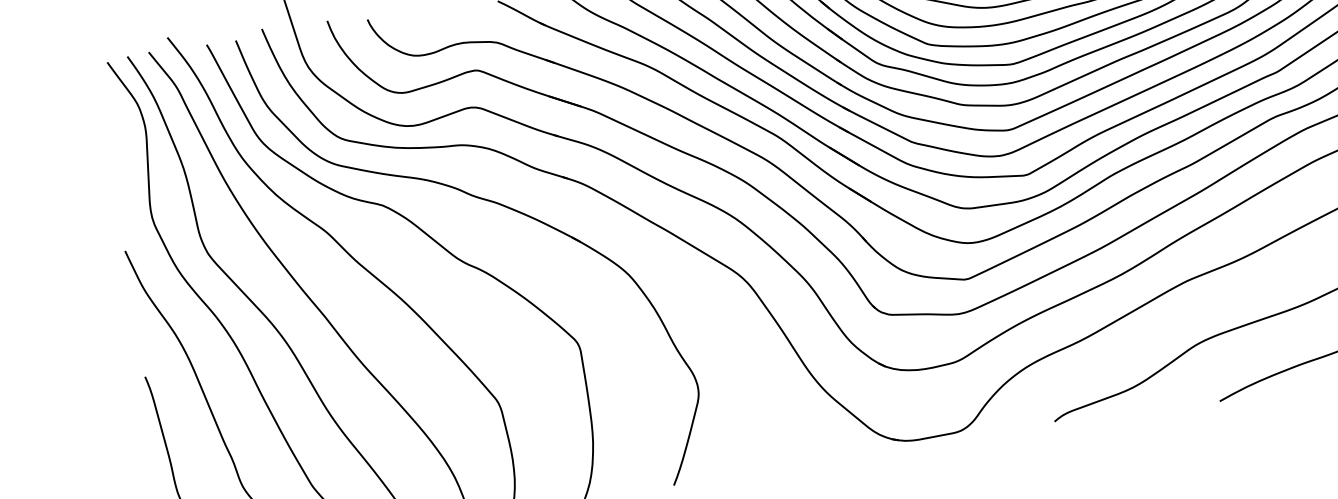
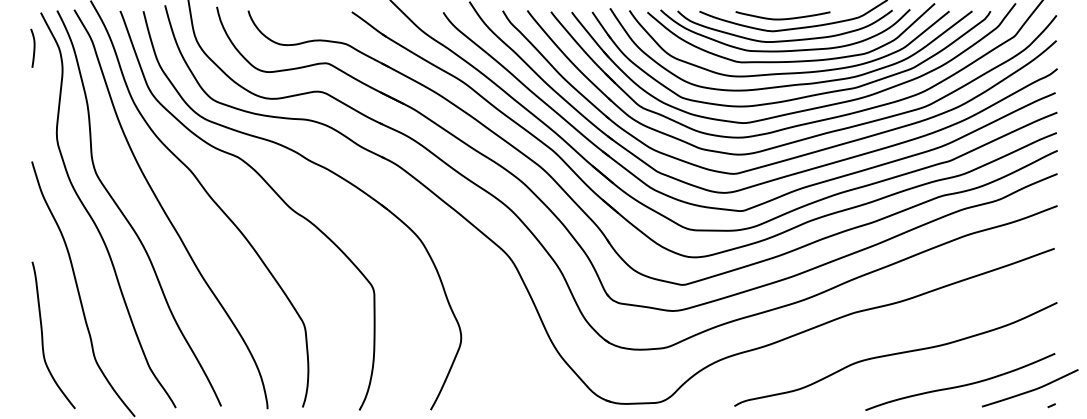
curve: (104, 107) -> (33, 47), added

